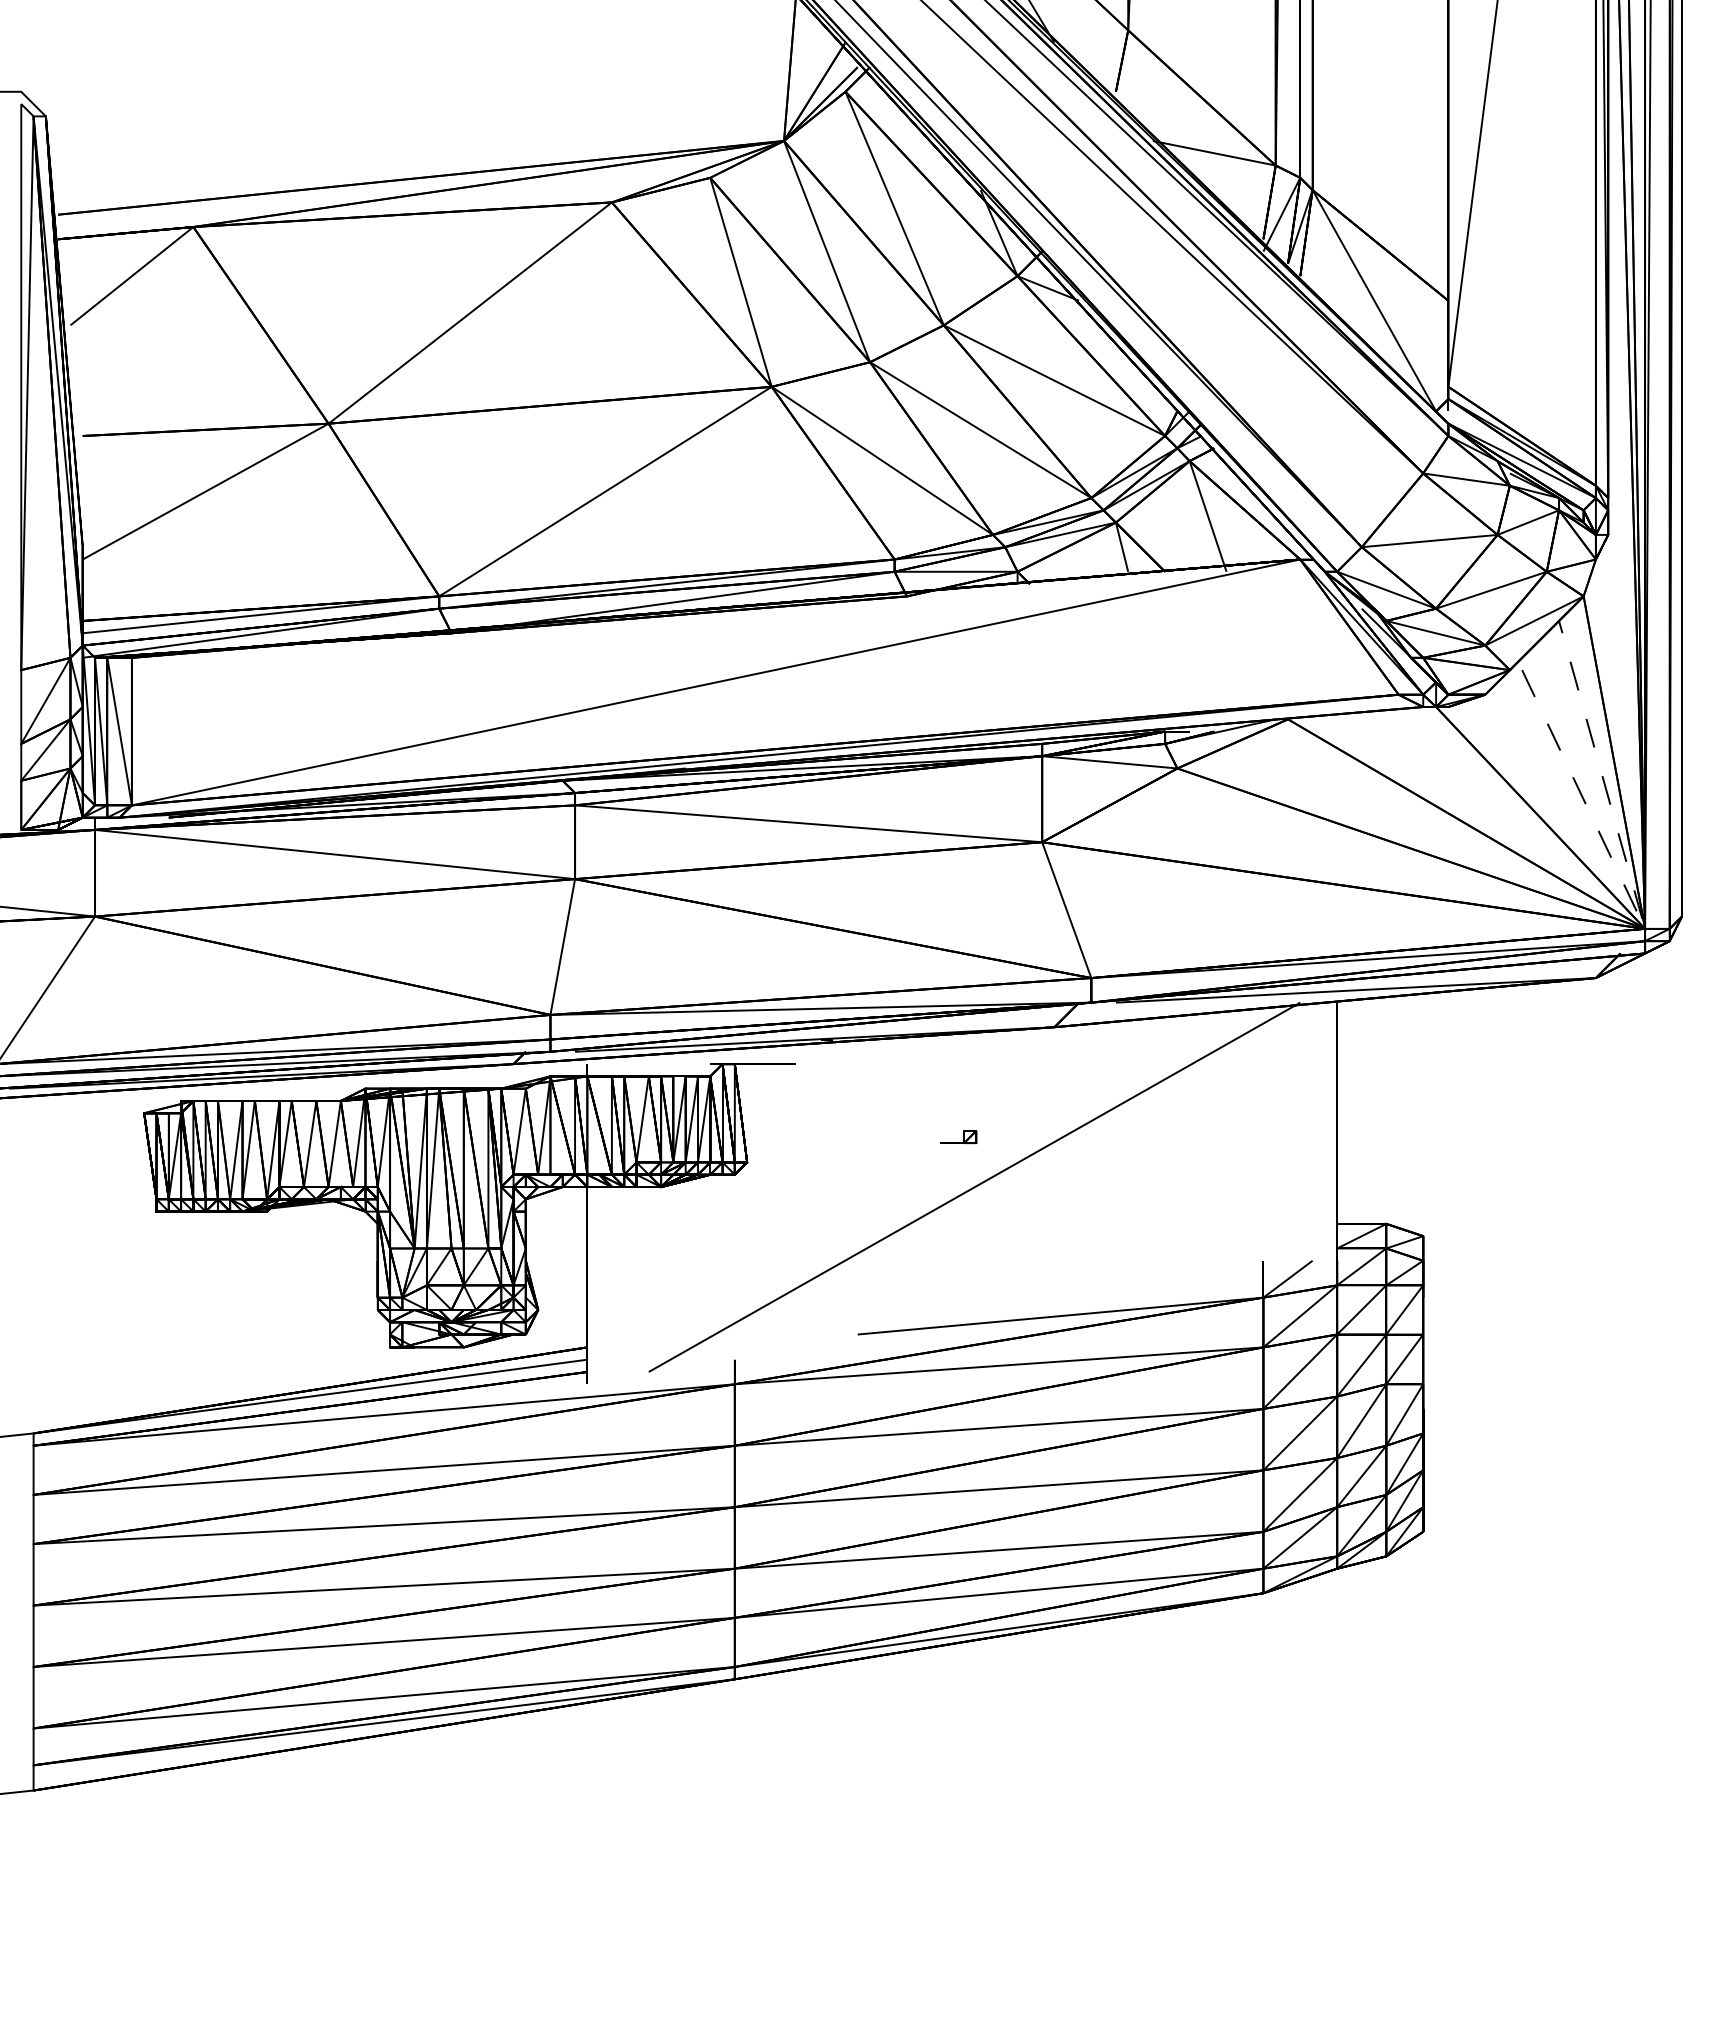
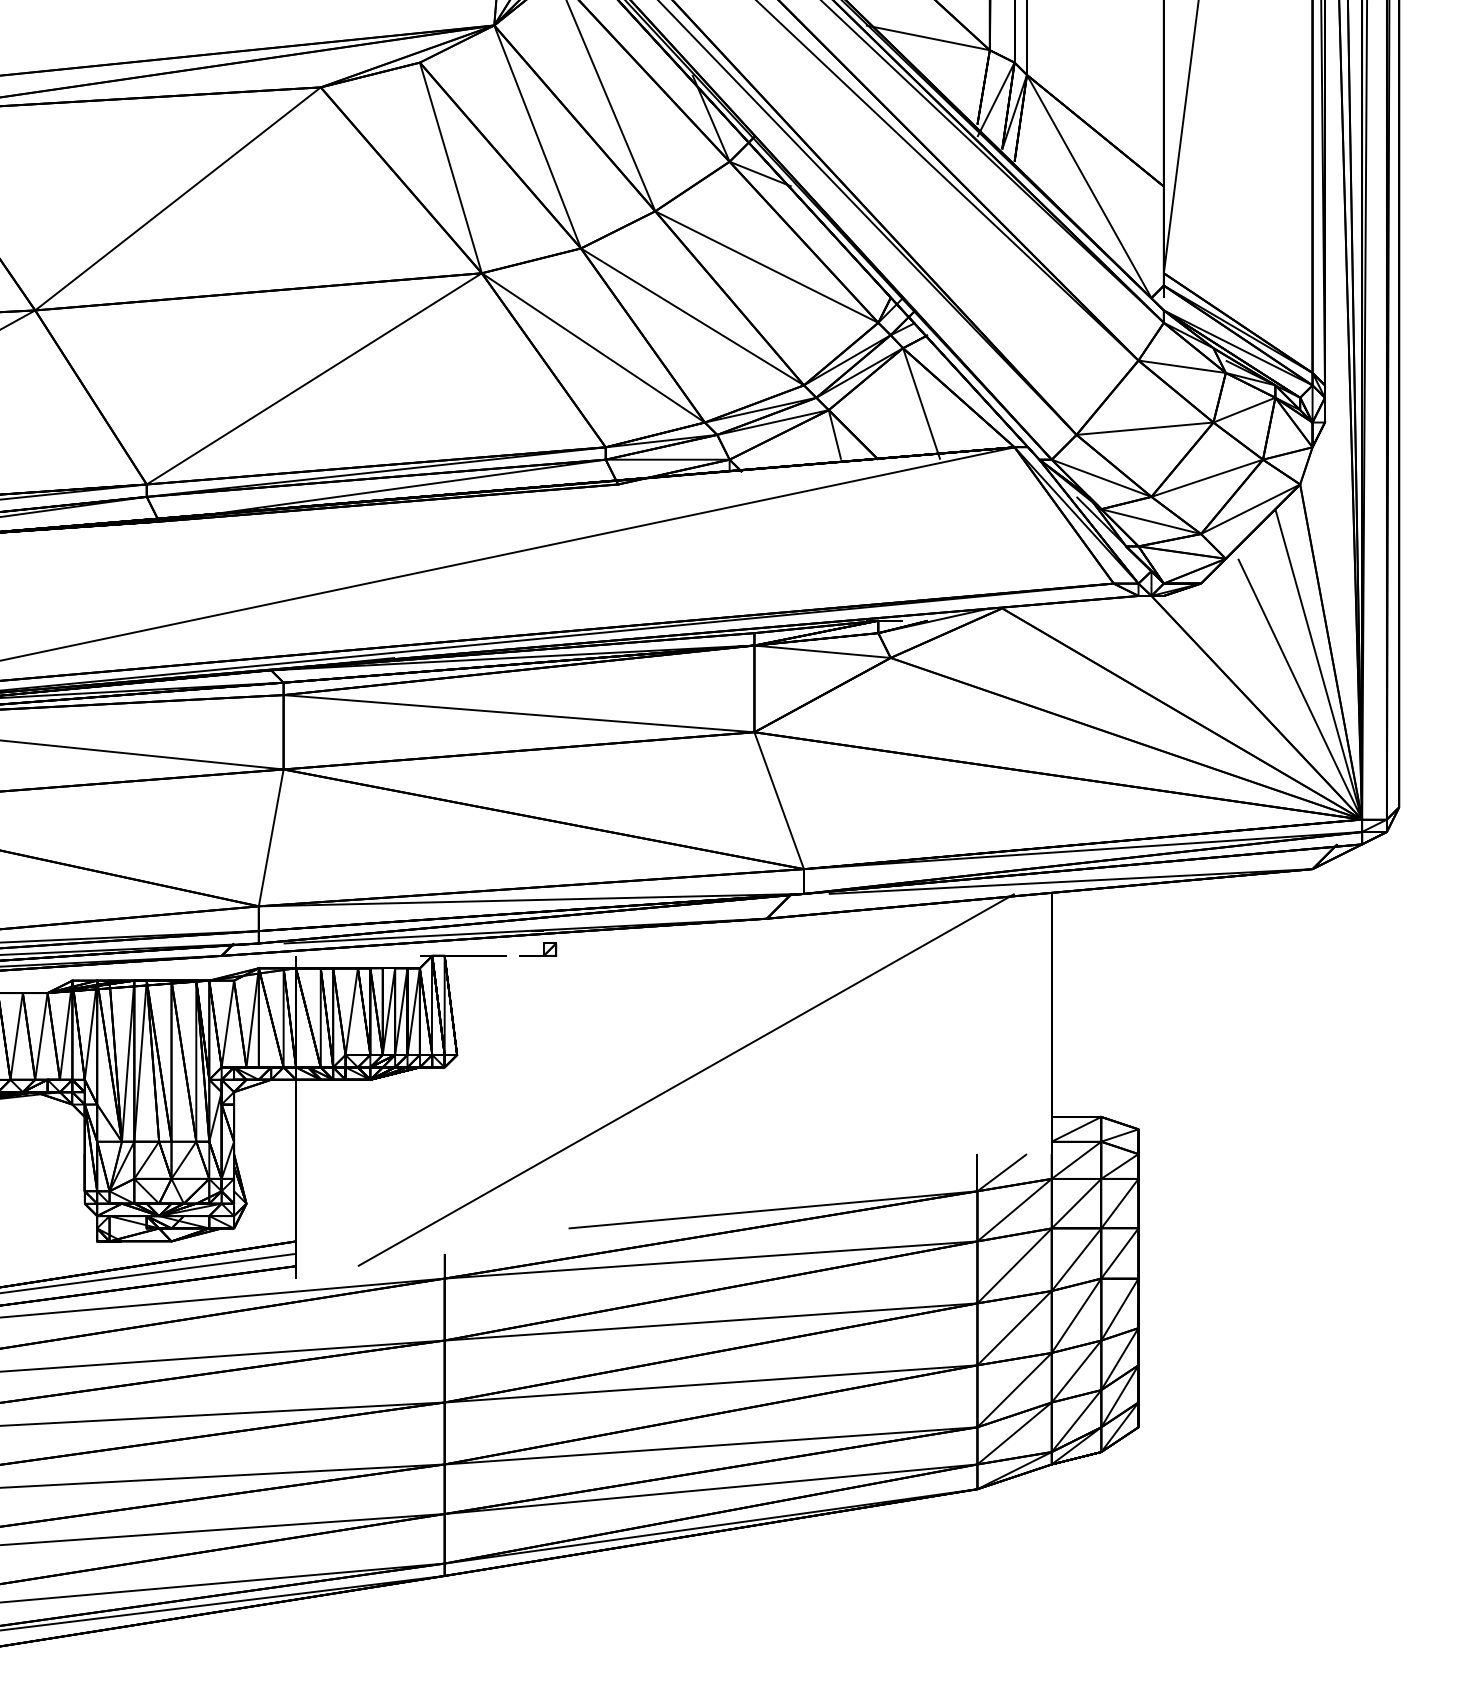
line: (1640, 913) -> (1357, 804), dashed -> solid
part: (958, 1137) -> (538, 950), moved

